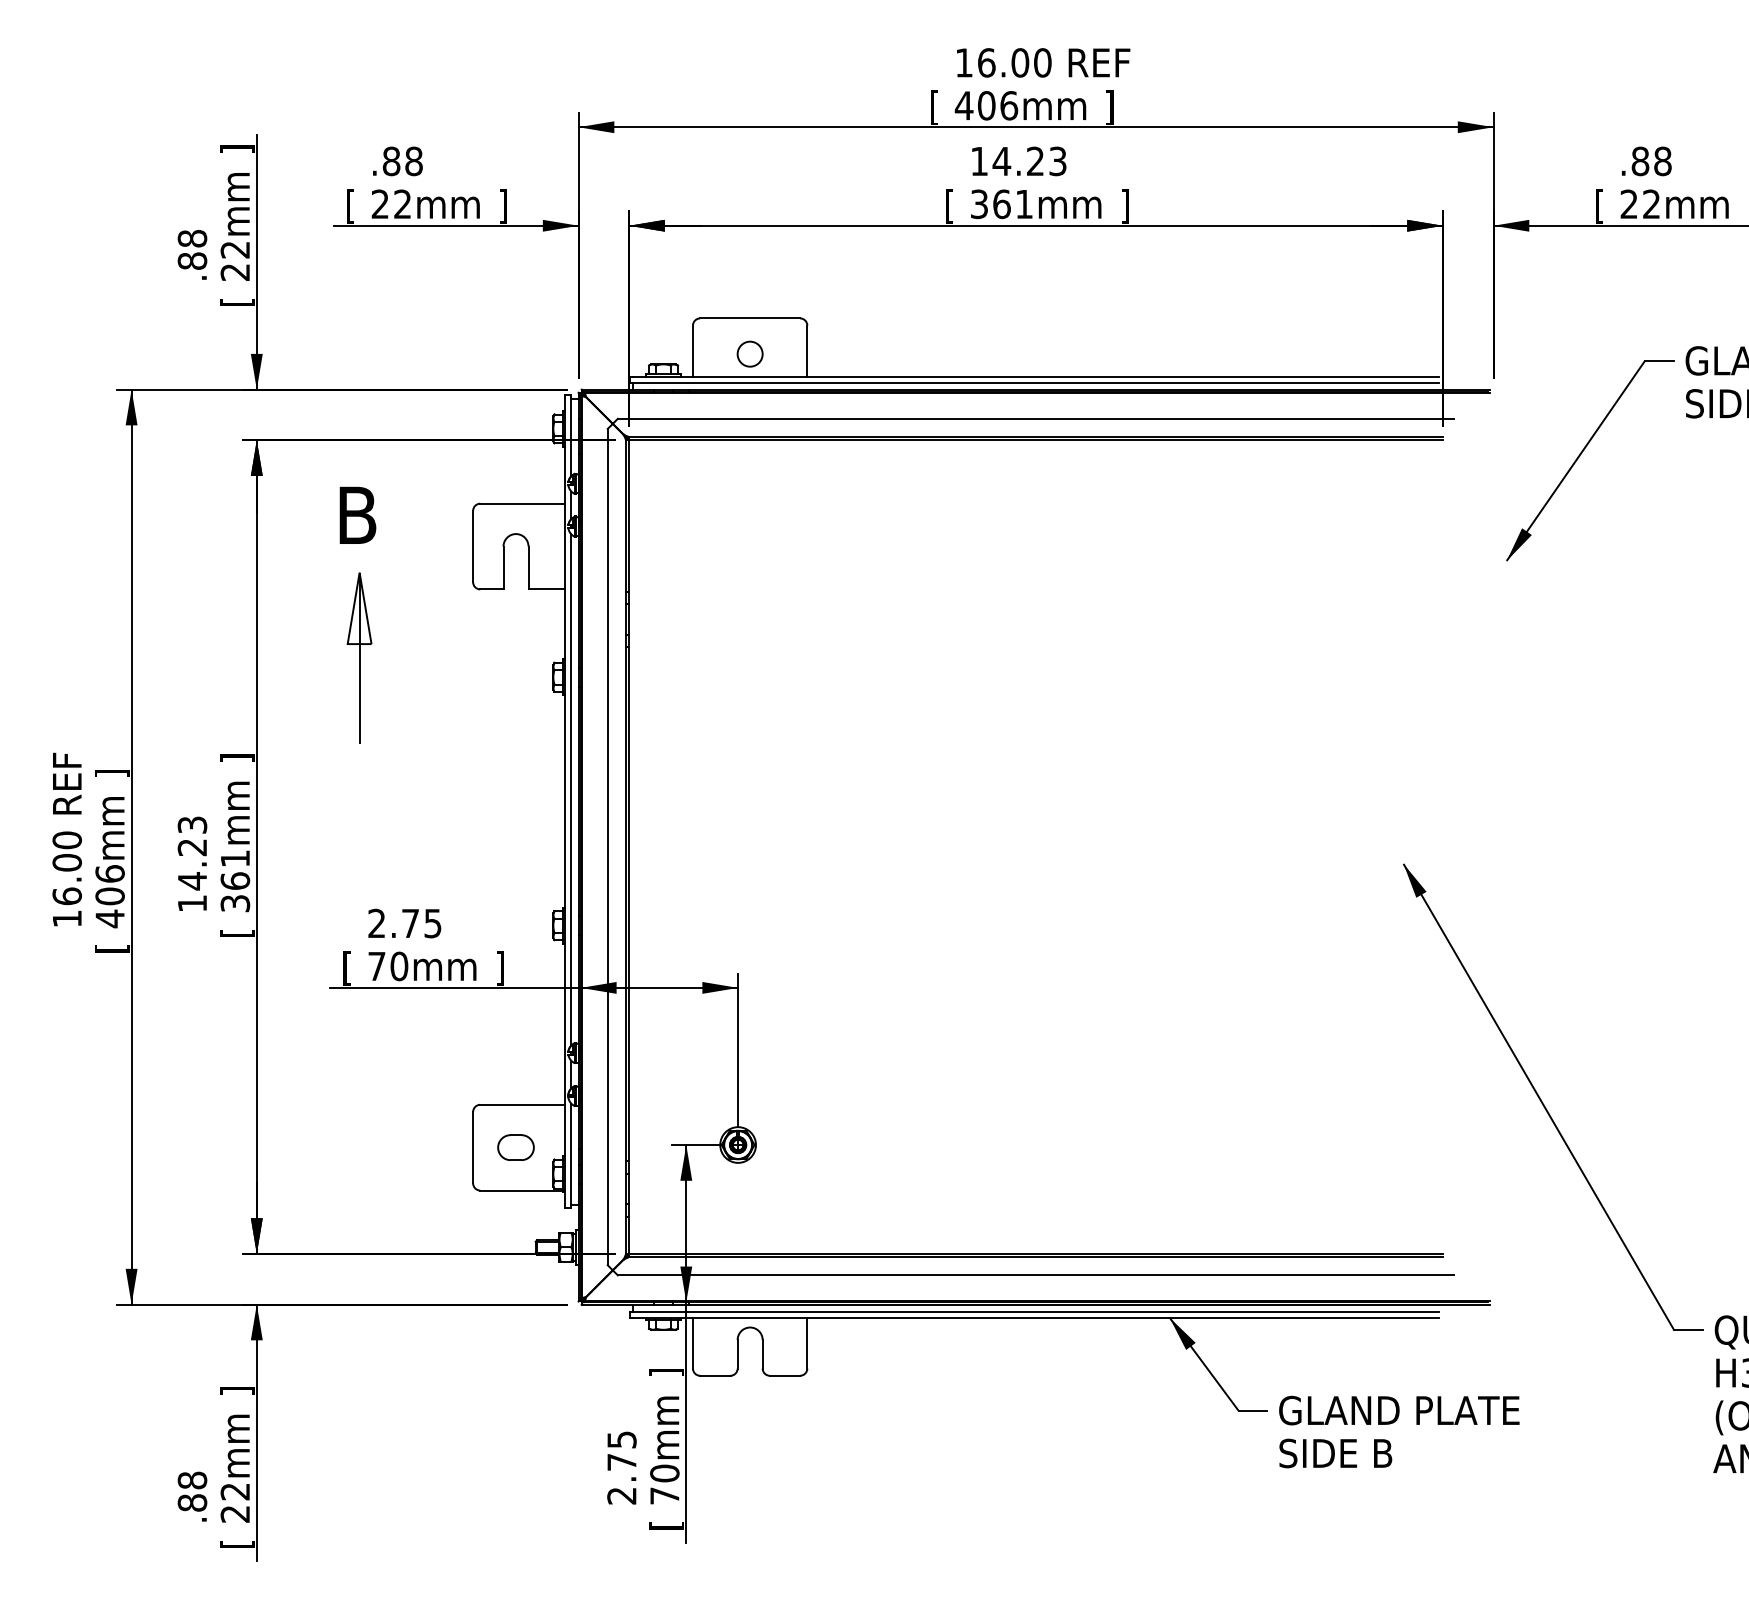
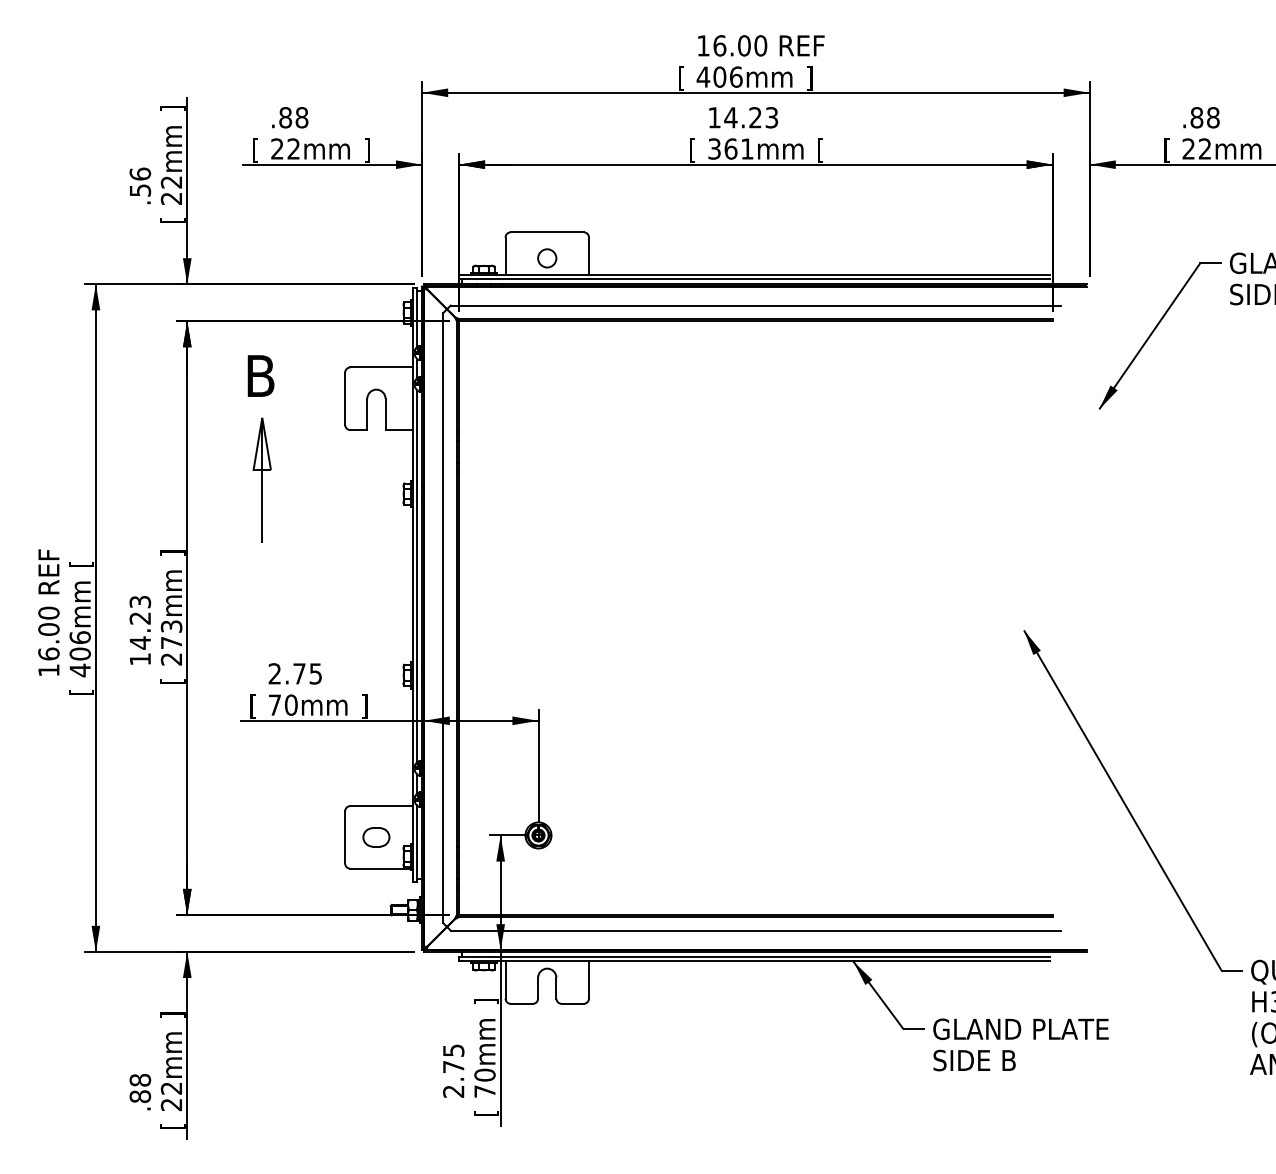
text: (1124, 206) -> (820, 150), ] -> [
text: (192, 249) -> (140, 182), .88 -> .56
text: (111, 773) -> (81, 564), ] -> [
text: (235, 881) -> (171, 643), 361mm -> 273mm

